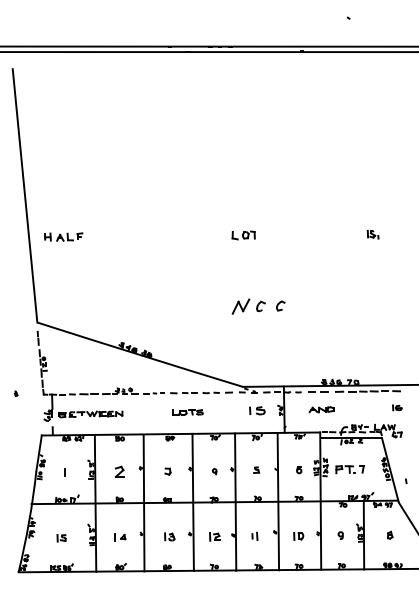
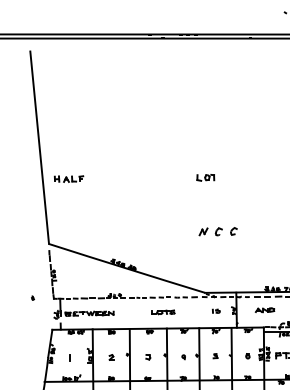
part: (240, 306) -> (203, 231), size x0.62
part: (257, 411) -> (216, 311), size x0.62
part: (119, 471) -> (111, 357), size x0.62

